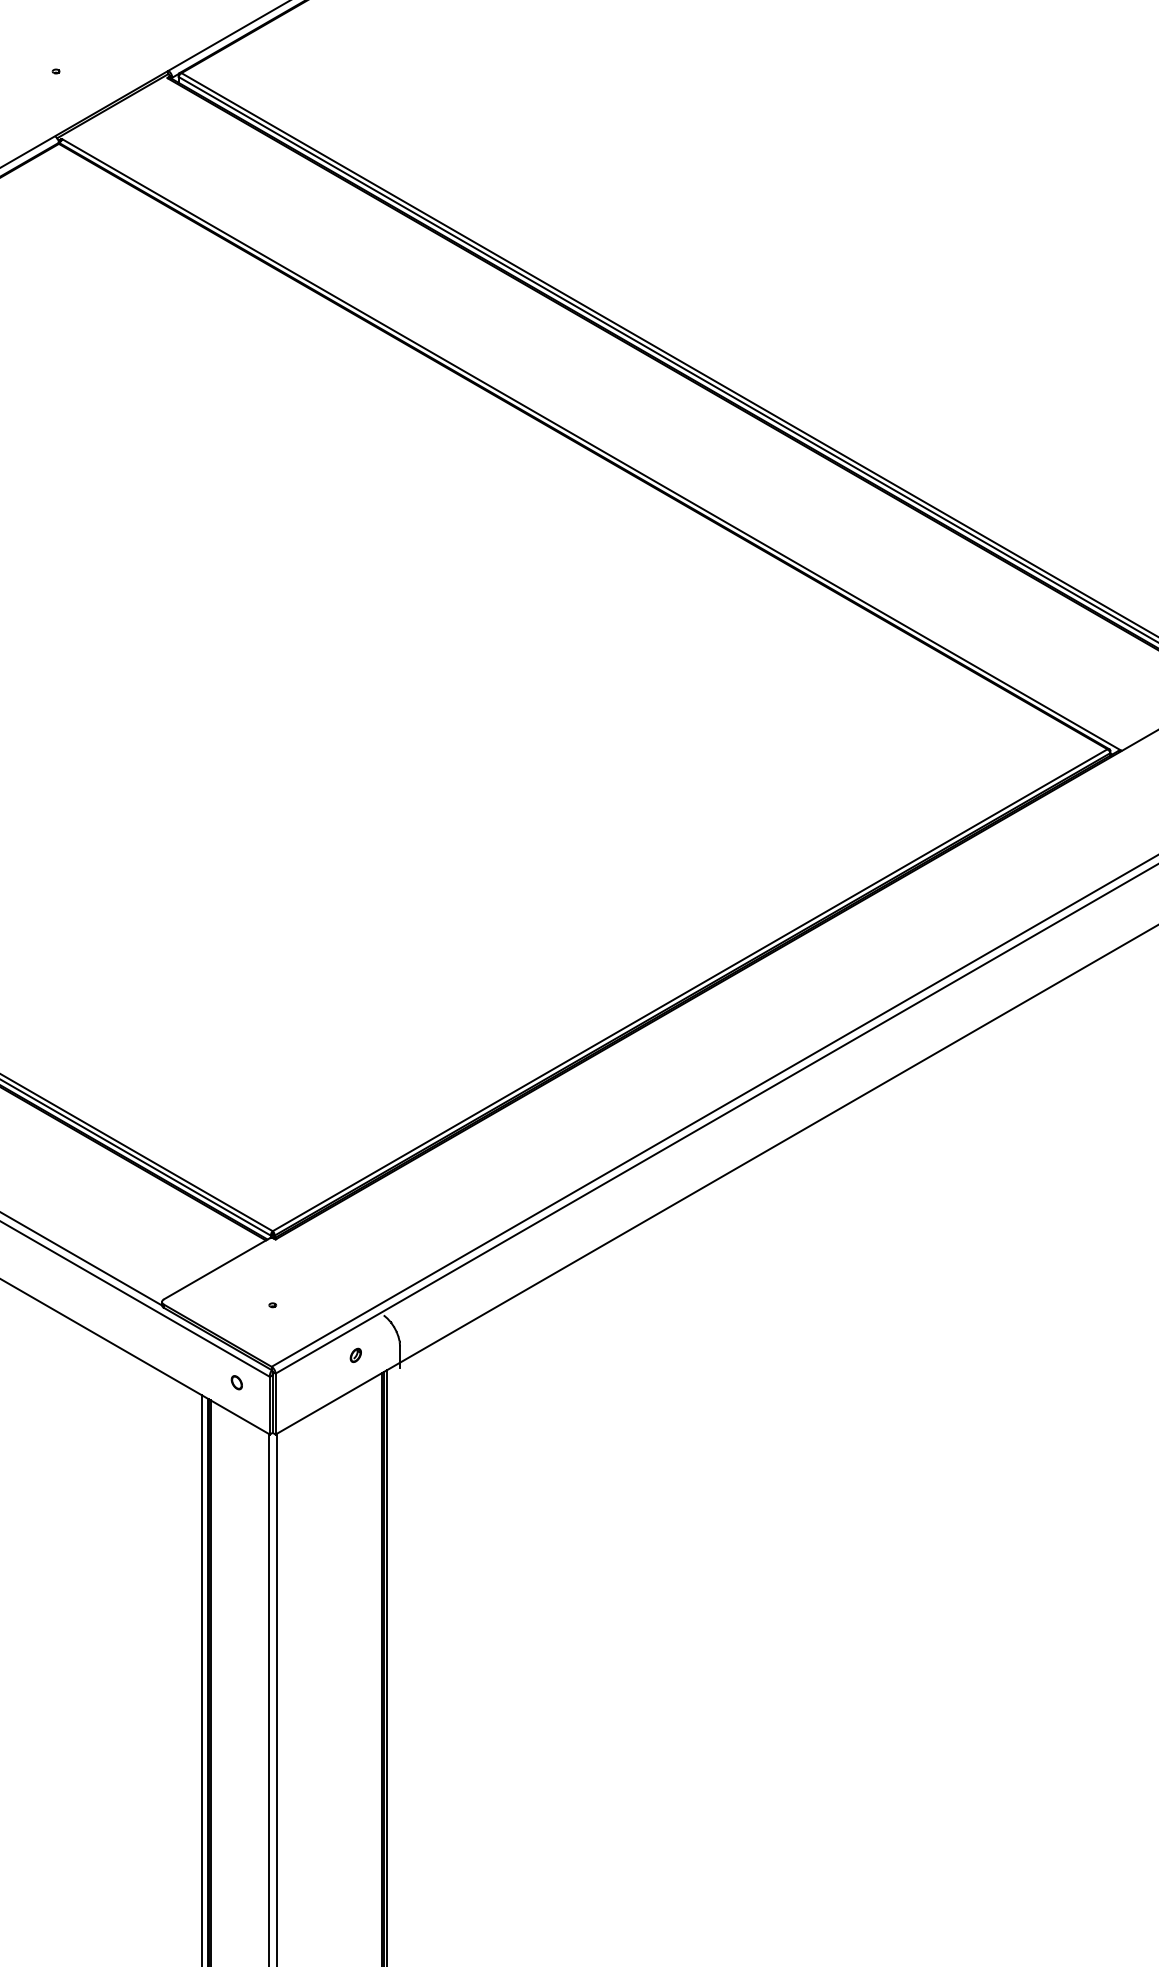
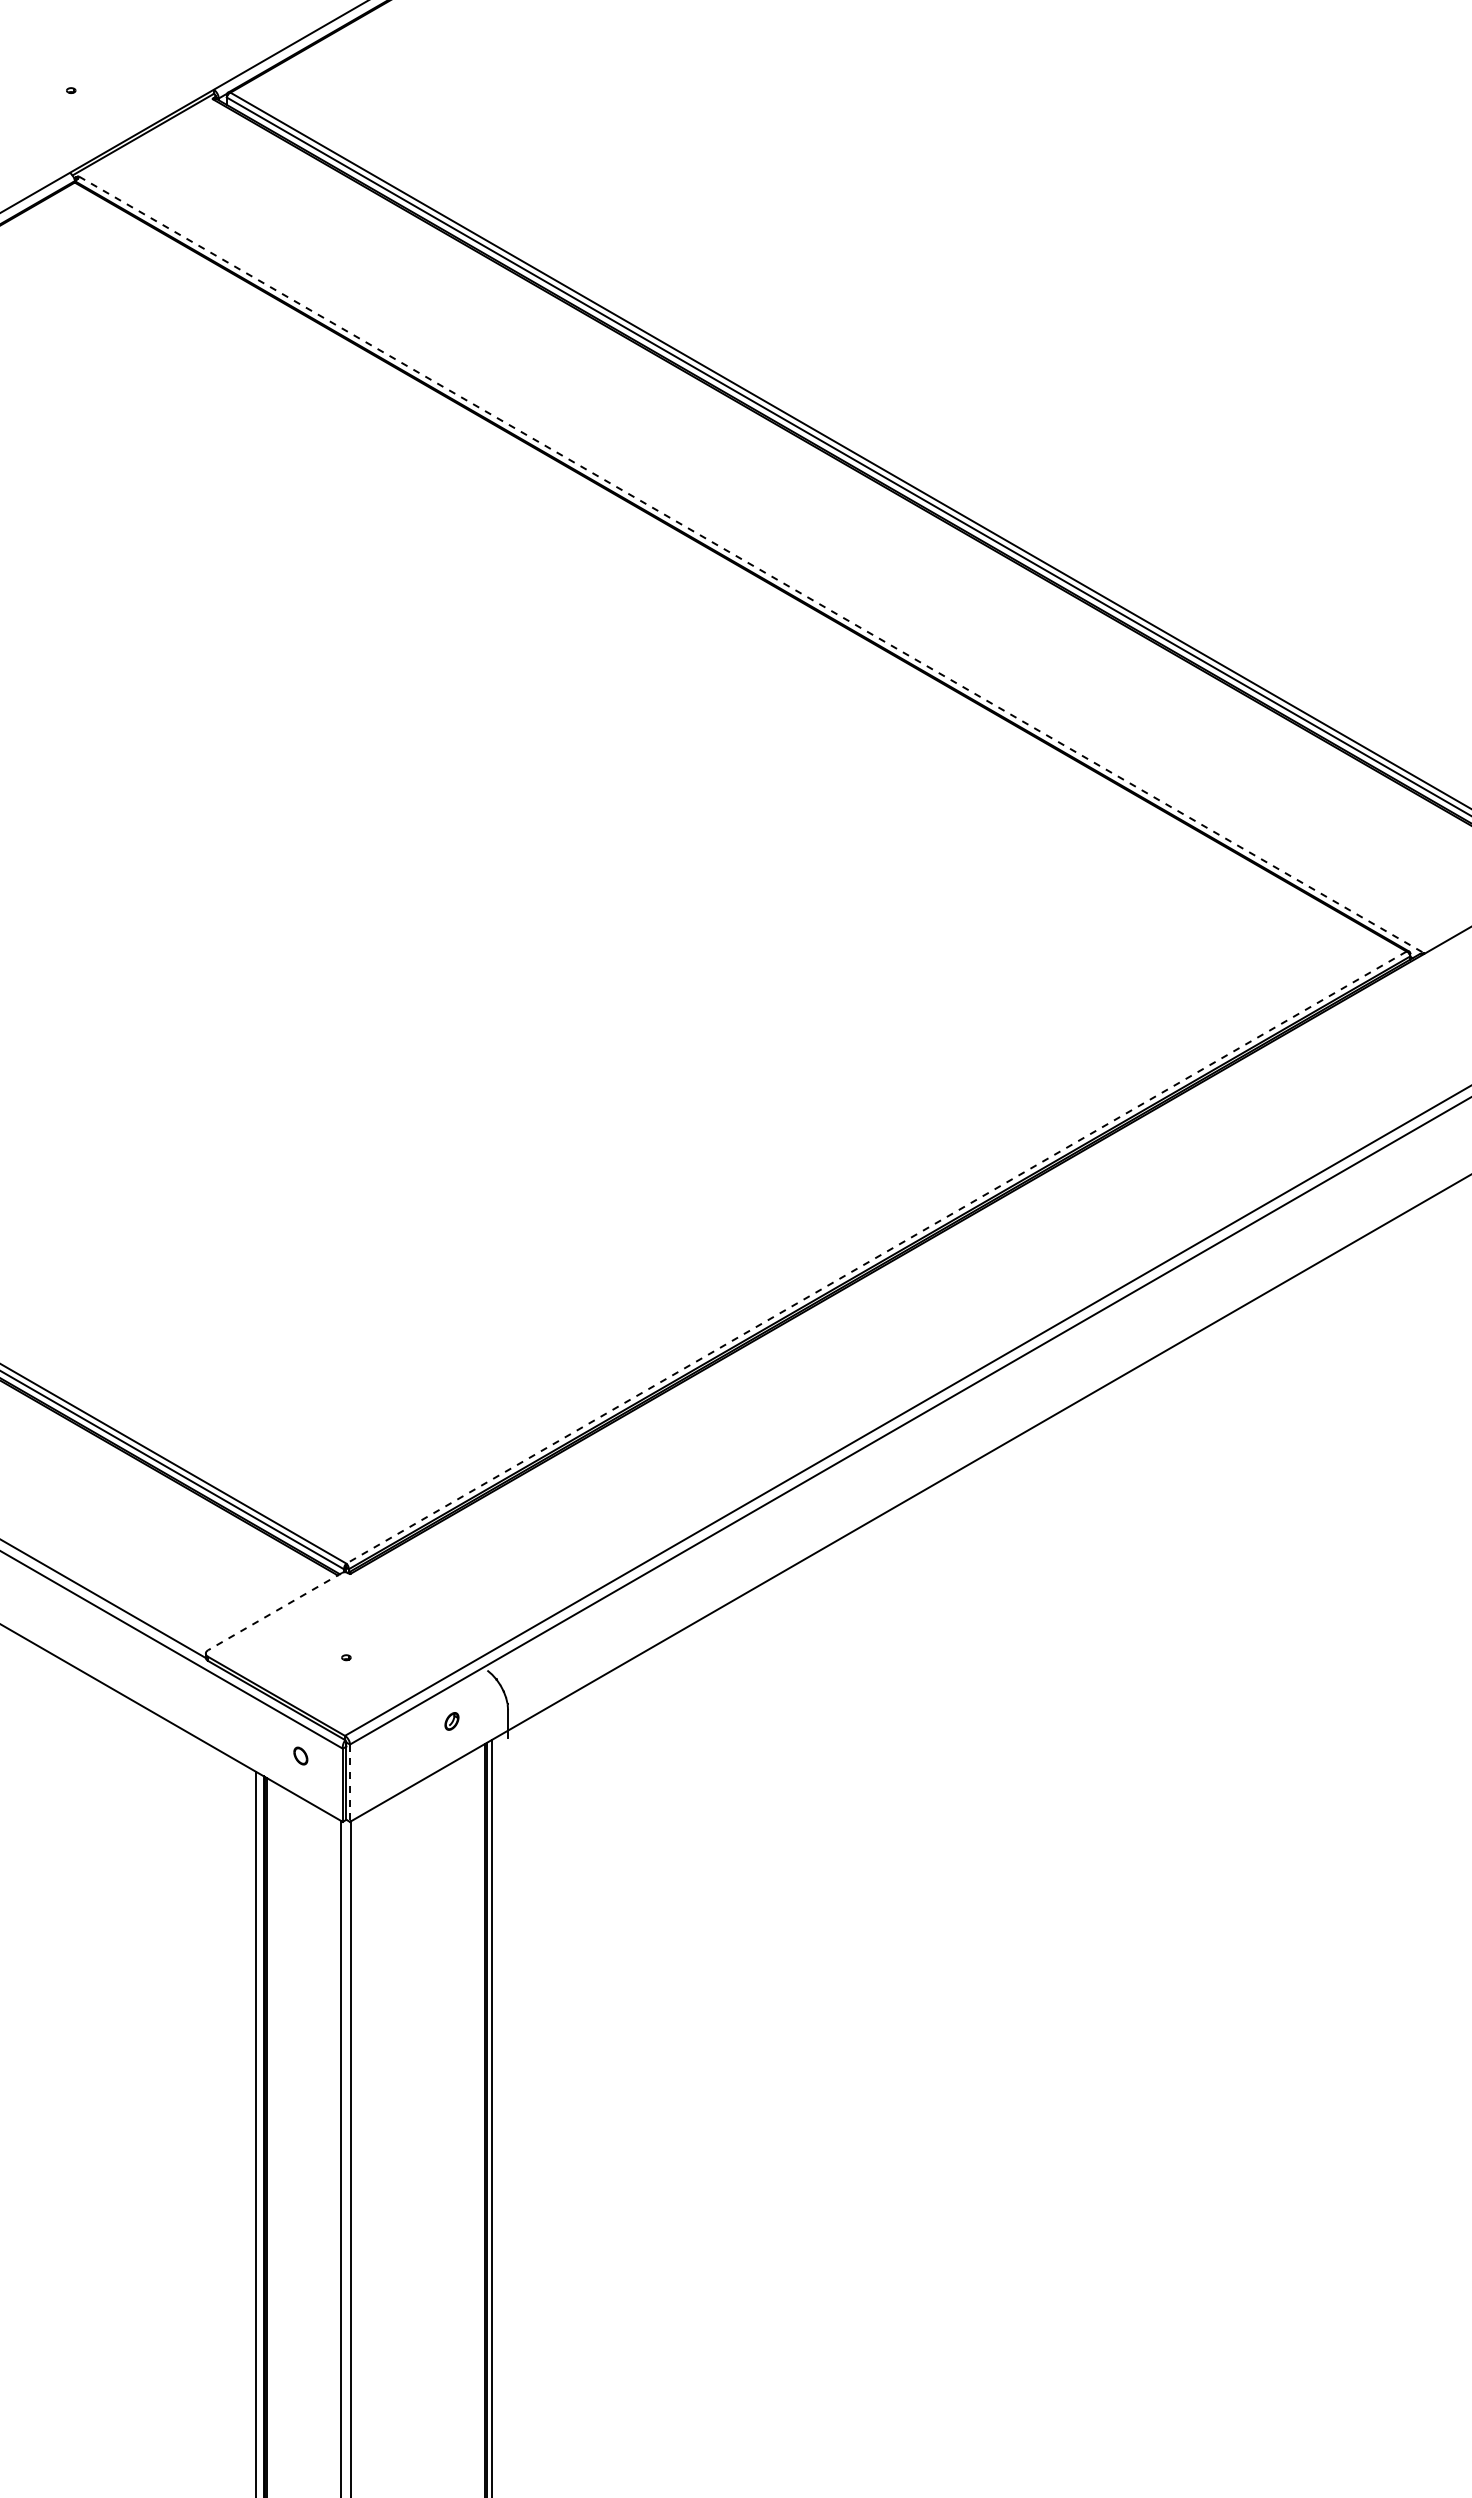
line: (591, 444) -> (751, 564), solid -> dashed
line: (690, 990) -> (876, 1257), solid -> dashed
line: (216, 1268) -> (274, 1611), solid -> dashed
line: (275, 1404) -> (350, 1783), solid -> dashed

